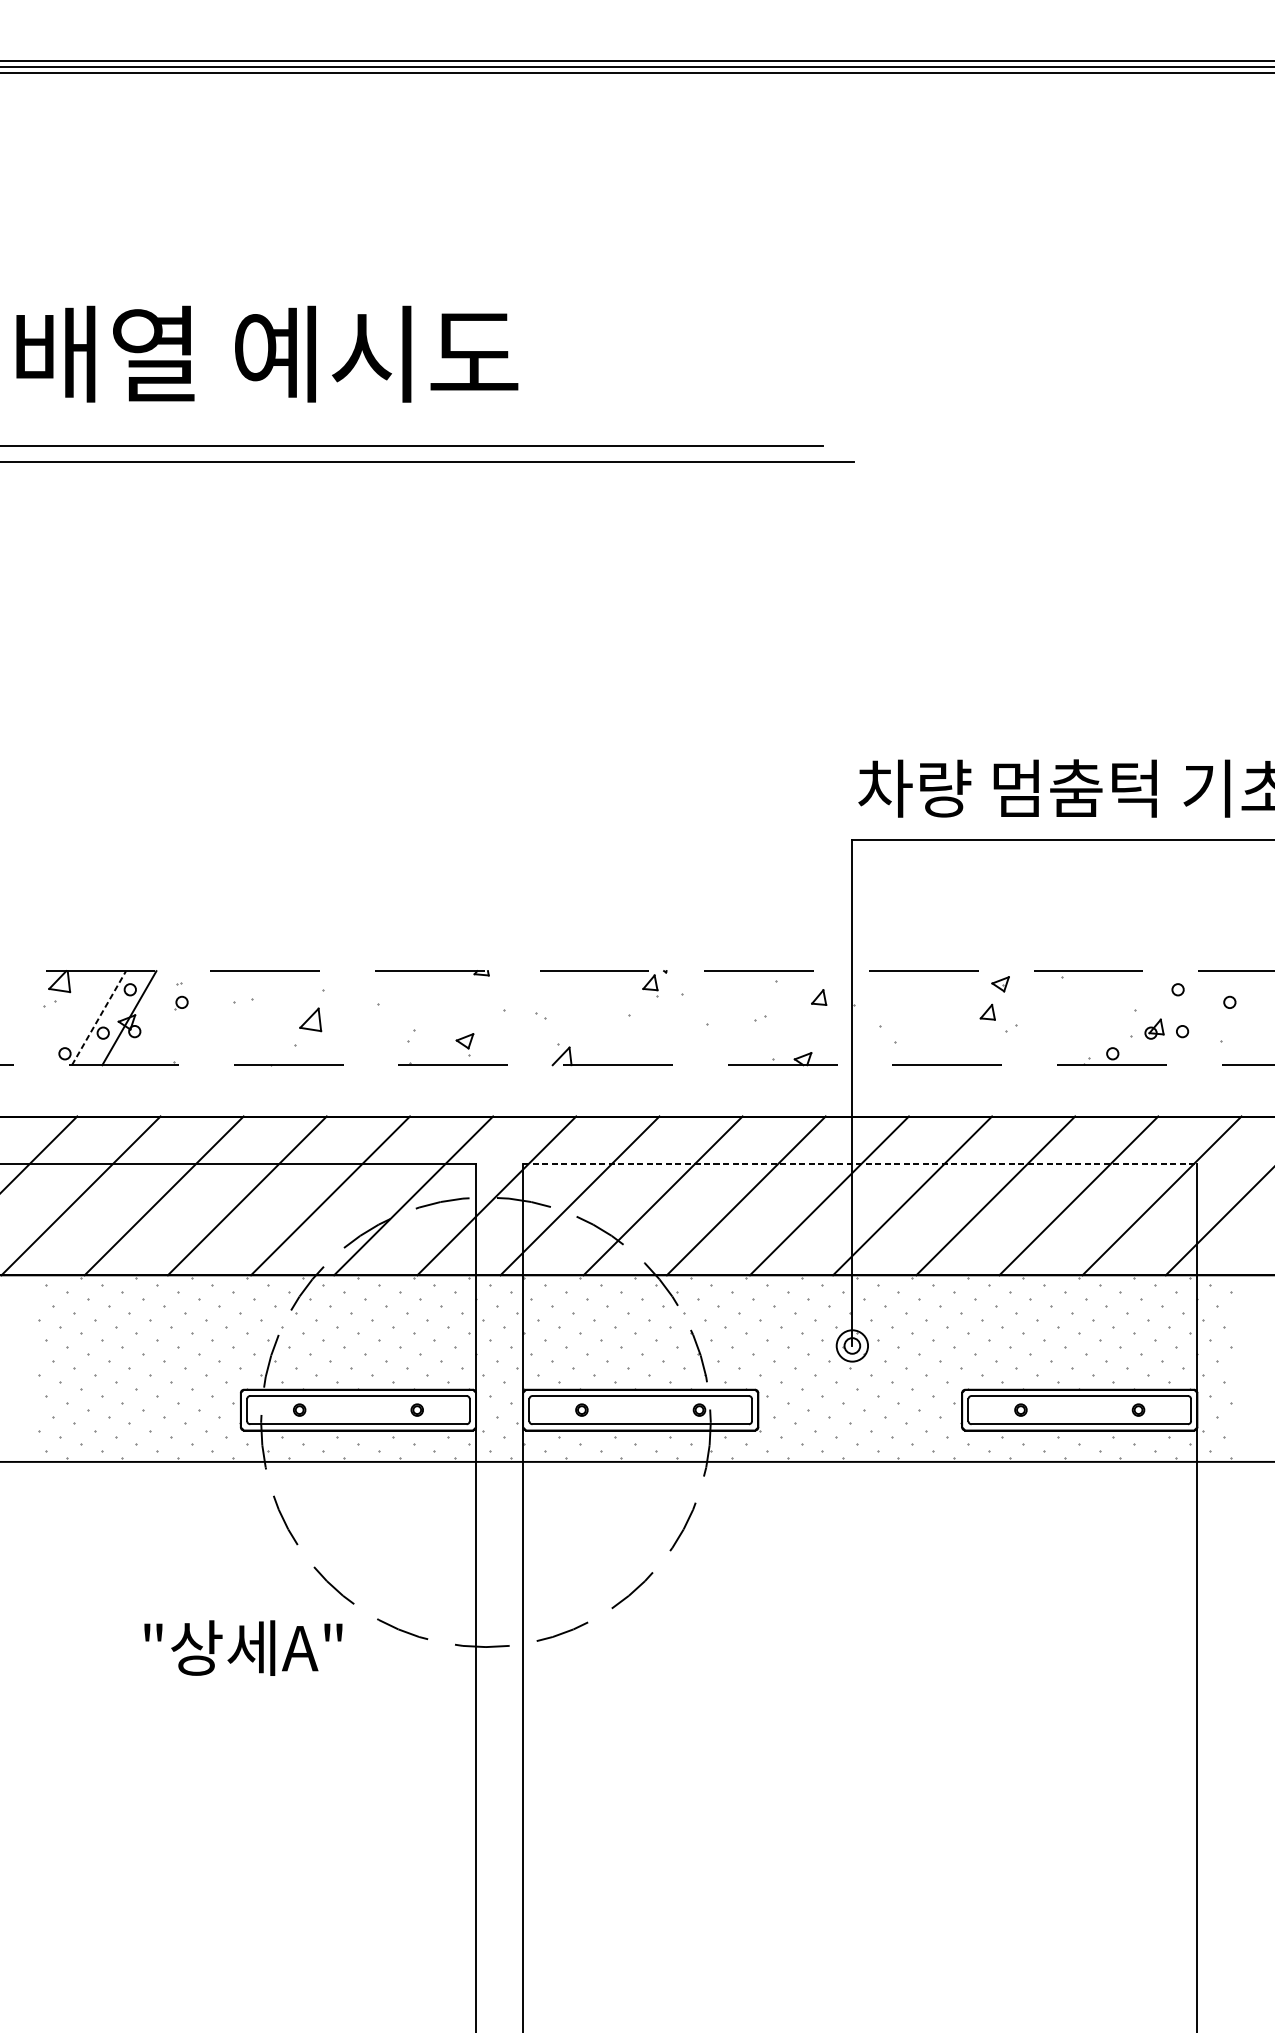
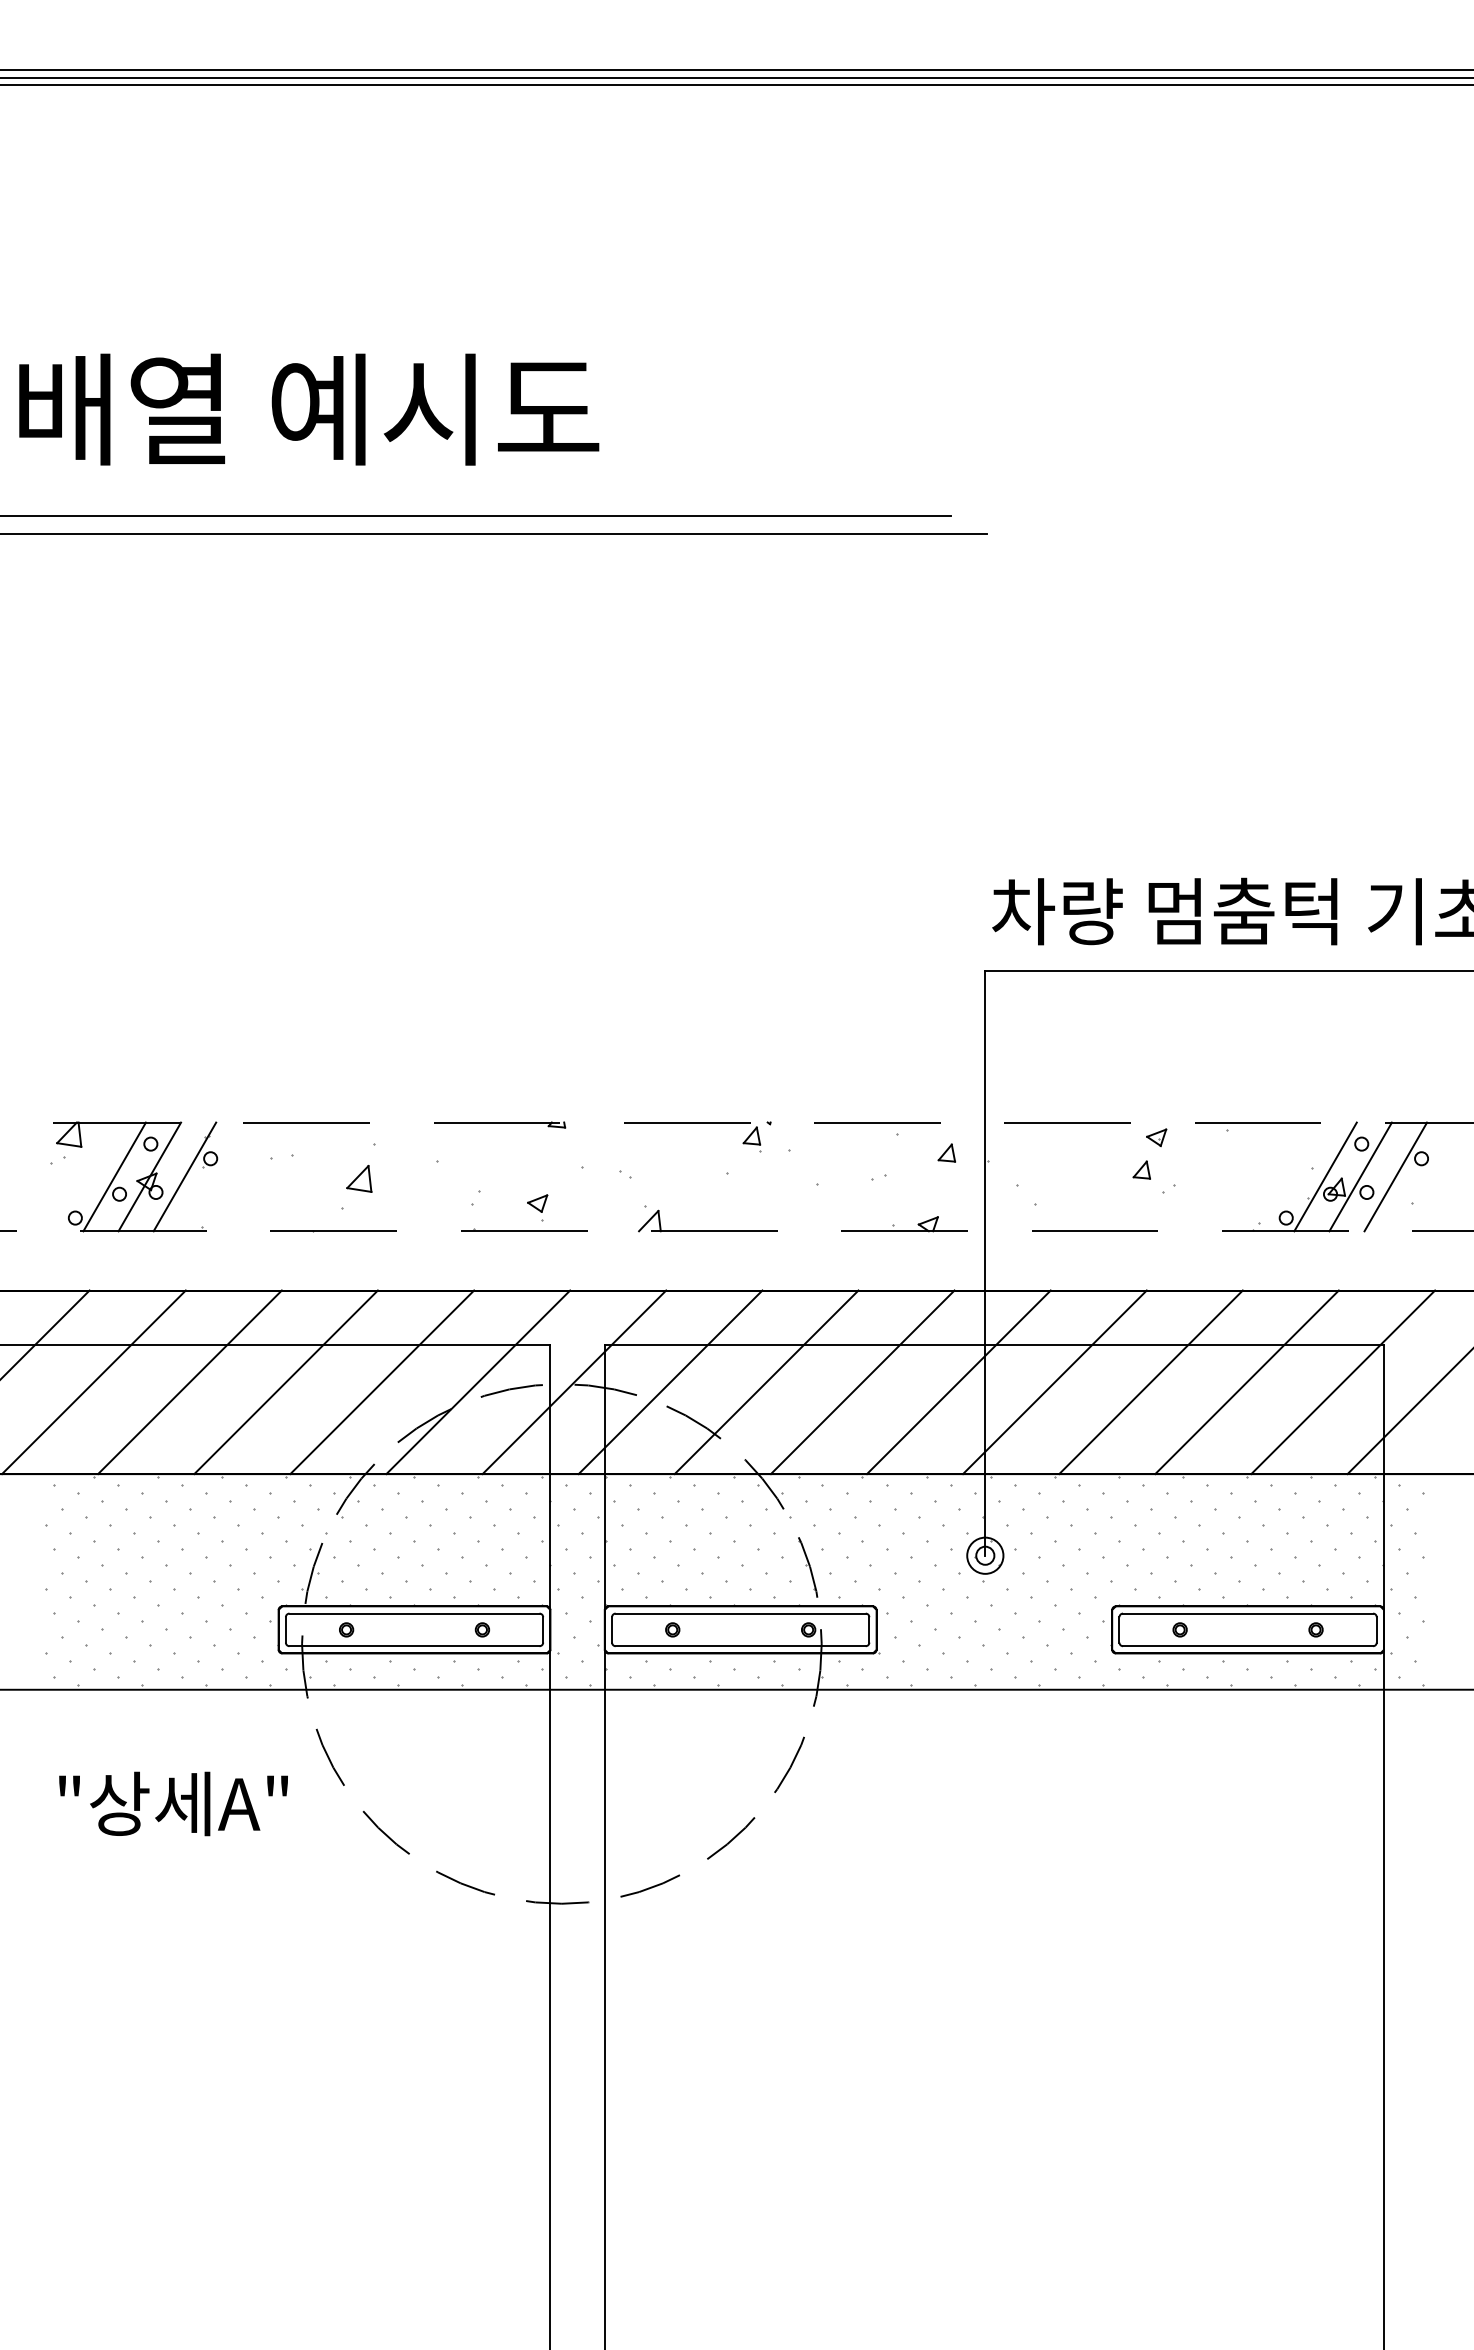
line: (98, 1017) -> (114, 1176), dashed -> solid
line: (159, 1017) -> (184, 1176), added
line: (1146, 1017) -> (1325, 1176), added
line: (1177, 1017) -> (1360, 1176), added
line: (1207, 1017) -> (1395, 1176), added
line: (860, 1164) -> (994, 1345), dashed -> solid
text: (243, 1647) -> (173, 1803), moved

